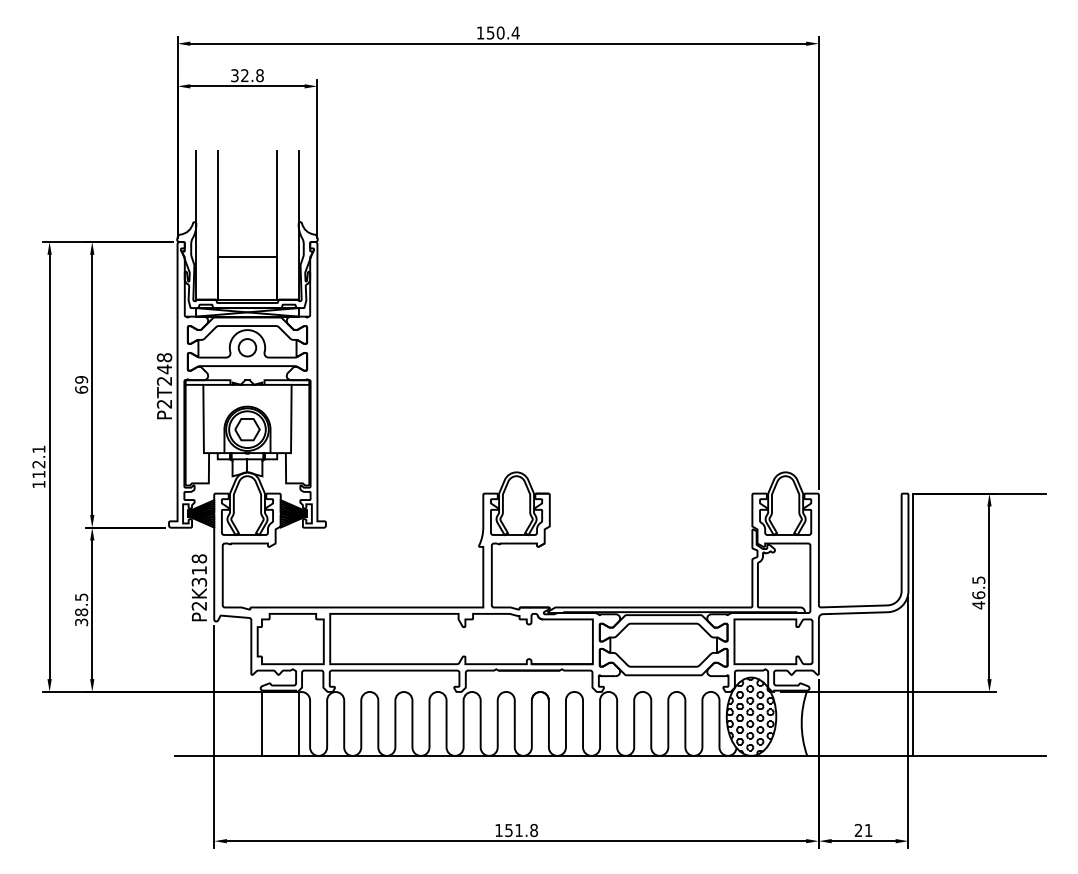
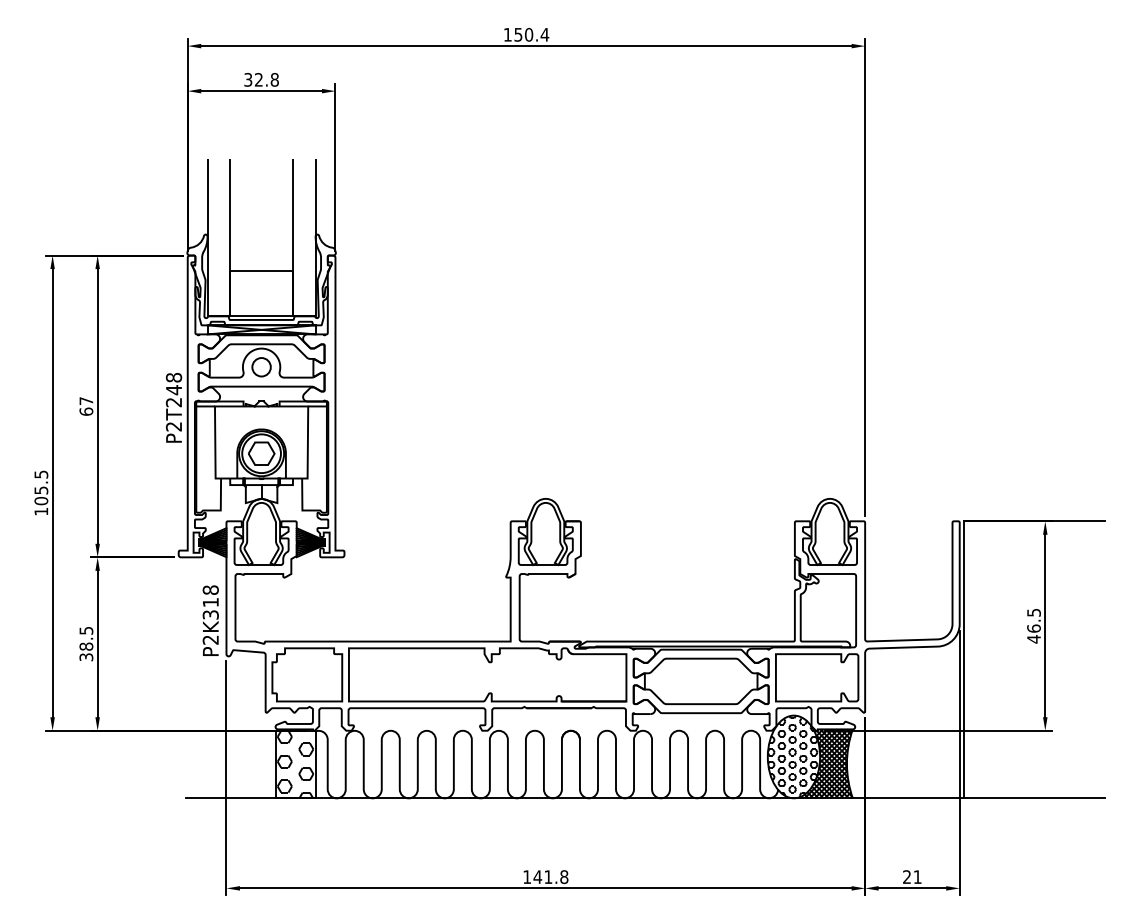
text: (81, 379) -> (86, 400), 69 -> 67
text: (38, 461) -> (40, 487), 112.1 -> 105.5
hatch: (779, 722) -> (823, 763), added
hatch: (279, 723) -> (295, 764), added
text: (508, 830) -> (537, 877), 151.8 -> 141.8

